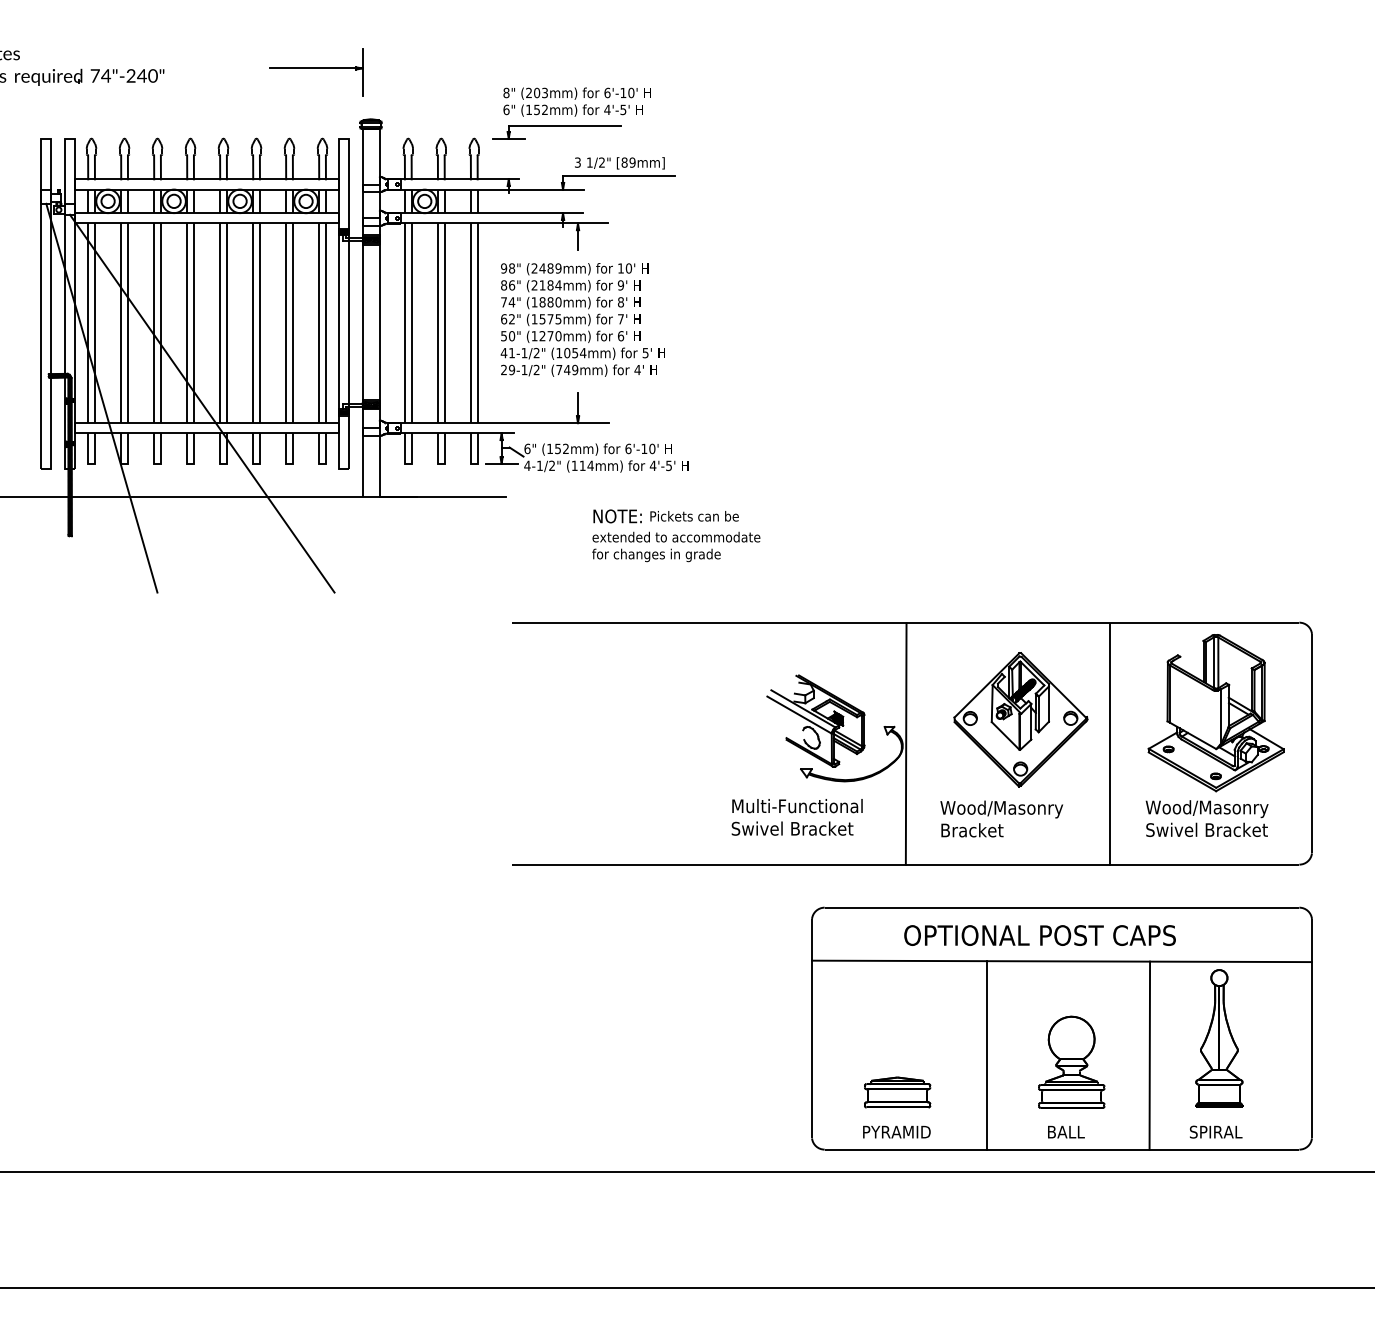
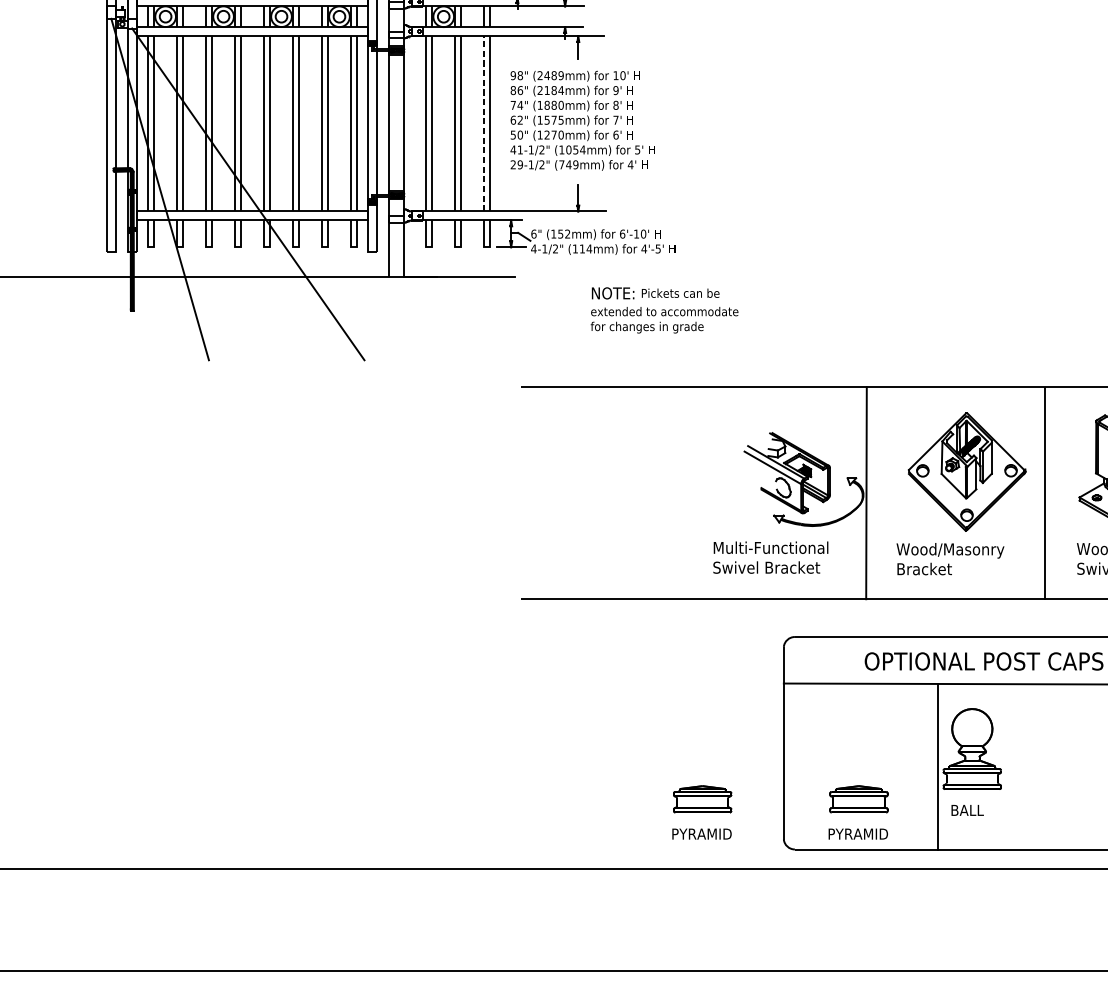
line: (470, 323) -> (483, 123), solid -> dashed
line: (1149, 1055) -> (1080, 766), removed
part: (1071, 1076) -> (972, 761), moved
part: (719, 1107) -> (702, 812), added

